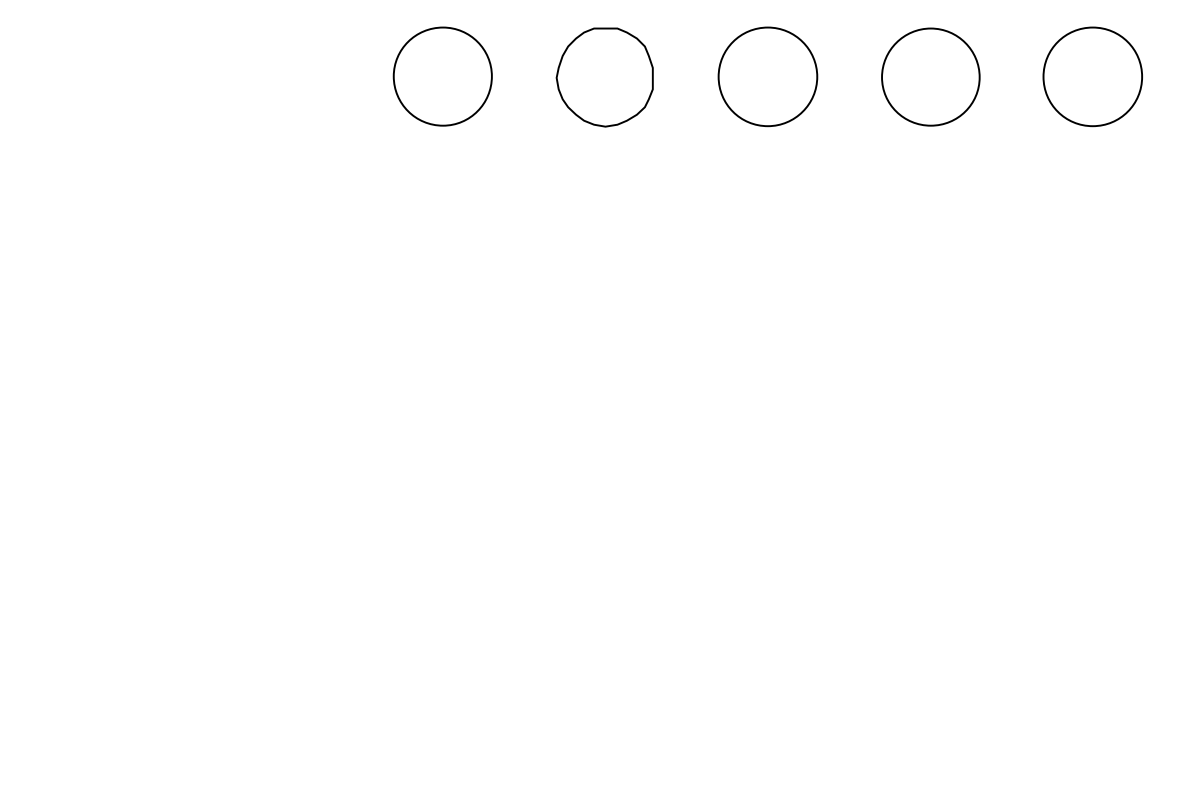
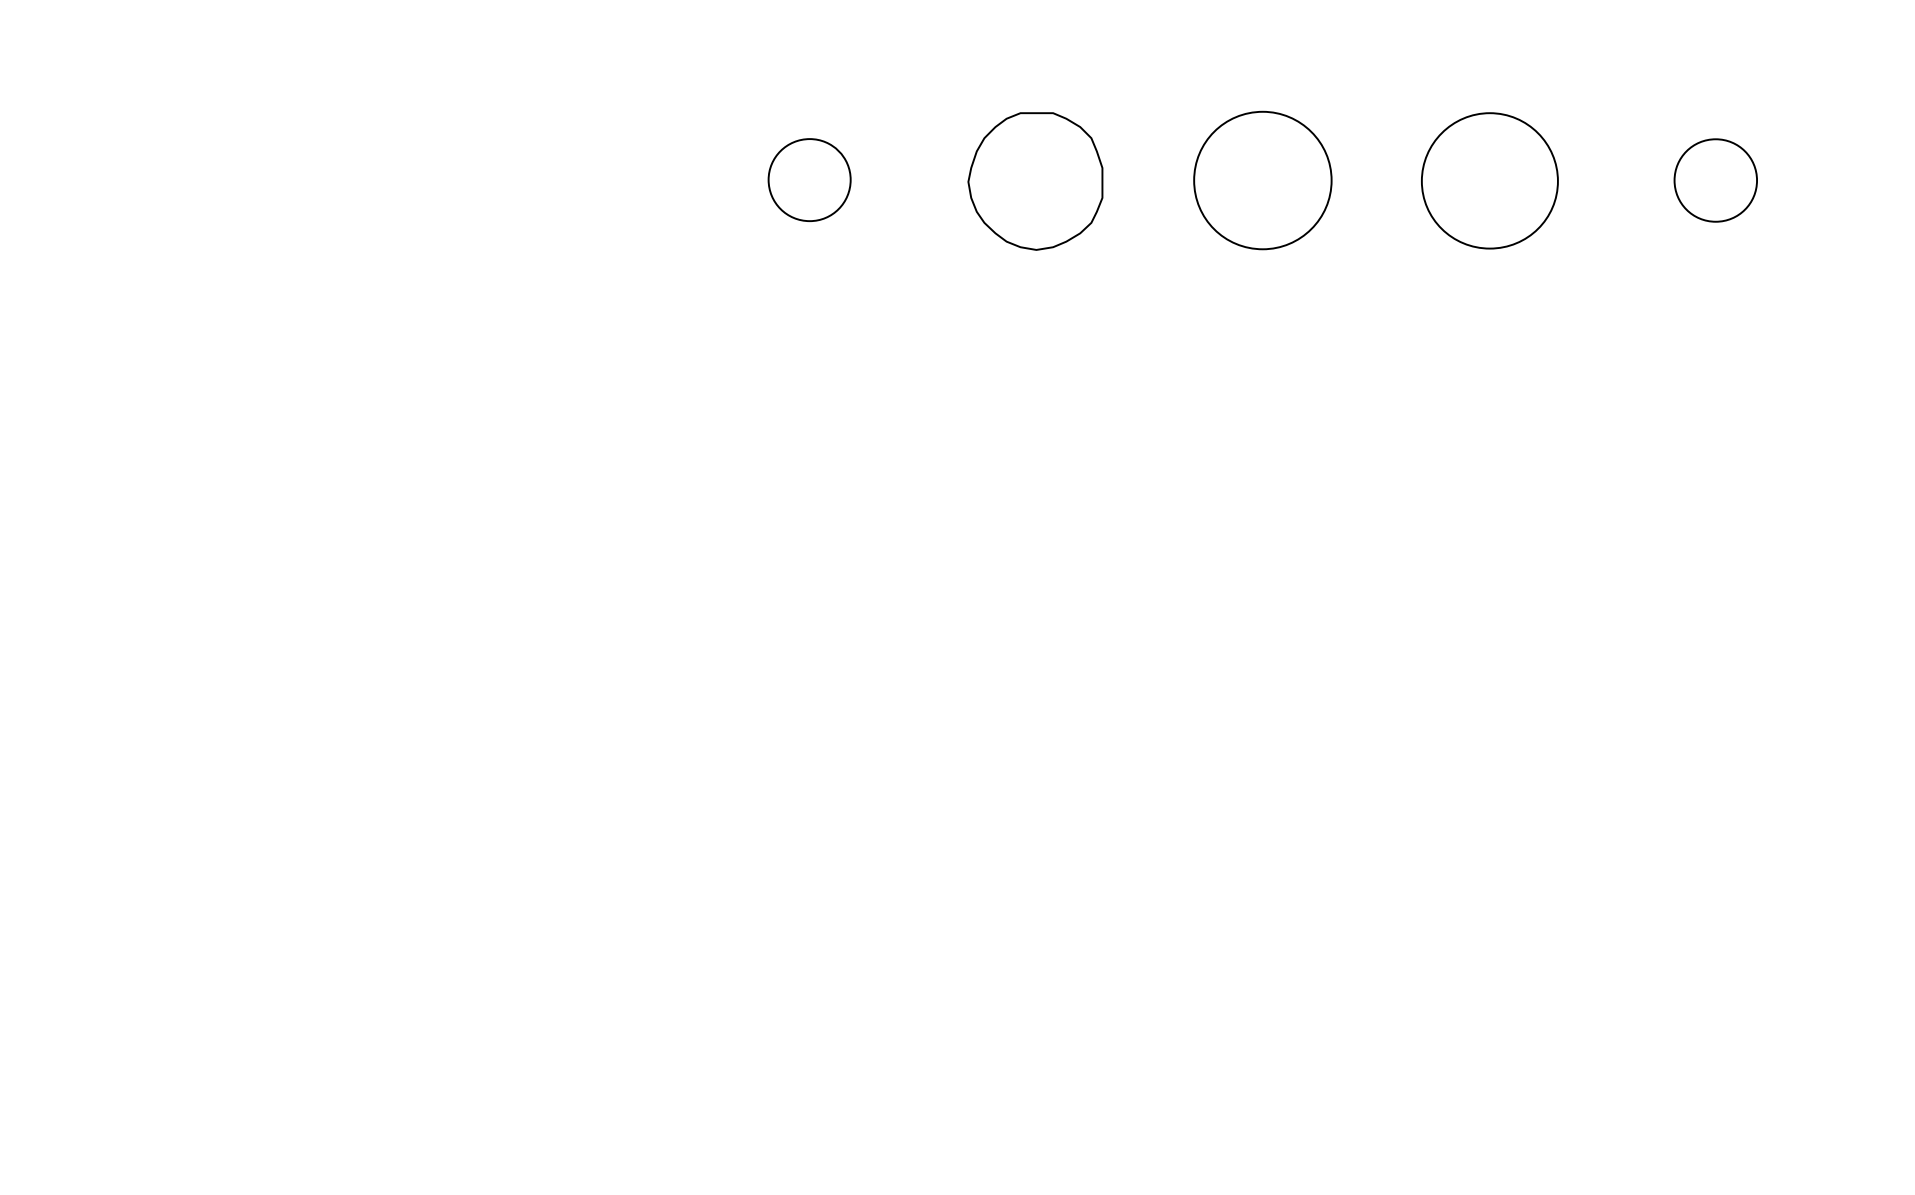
part: (442, 76) -> (809, 179), size x0.6
part: (1092, 76) -> (1715, 180), size x0.6

